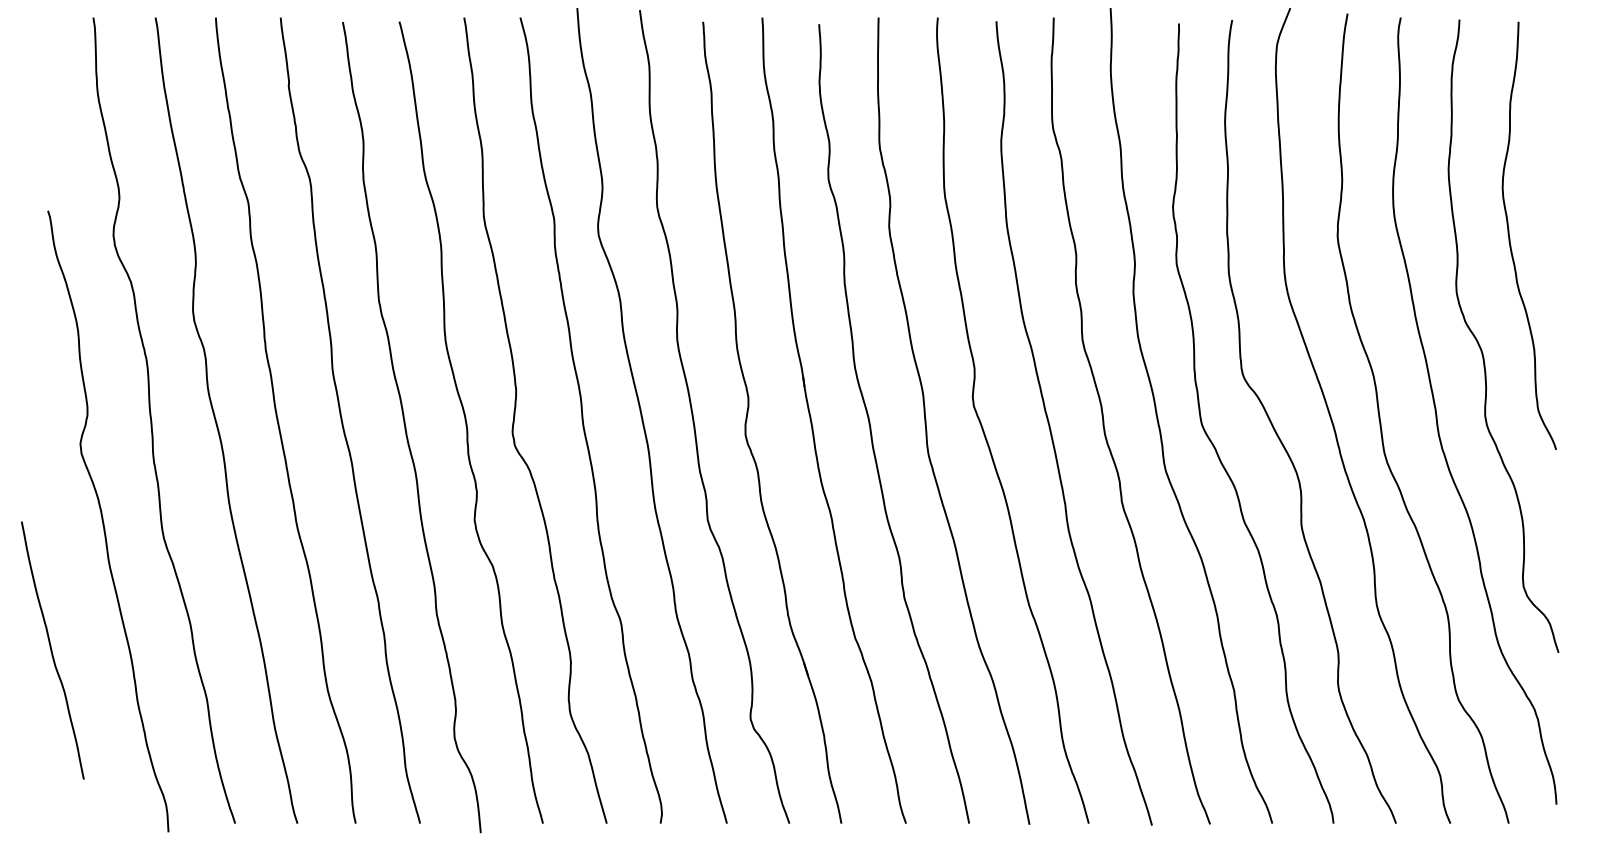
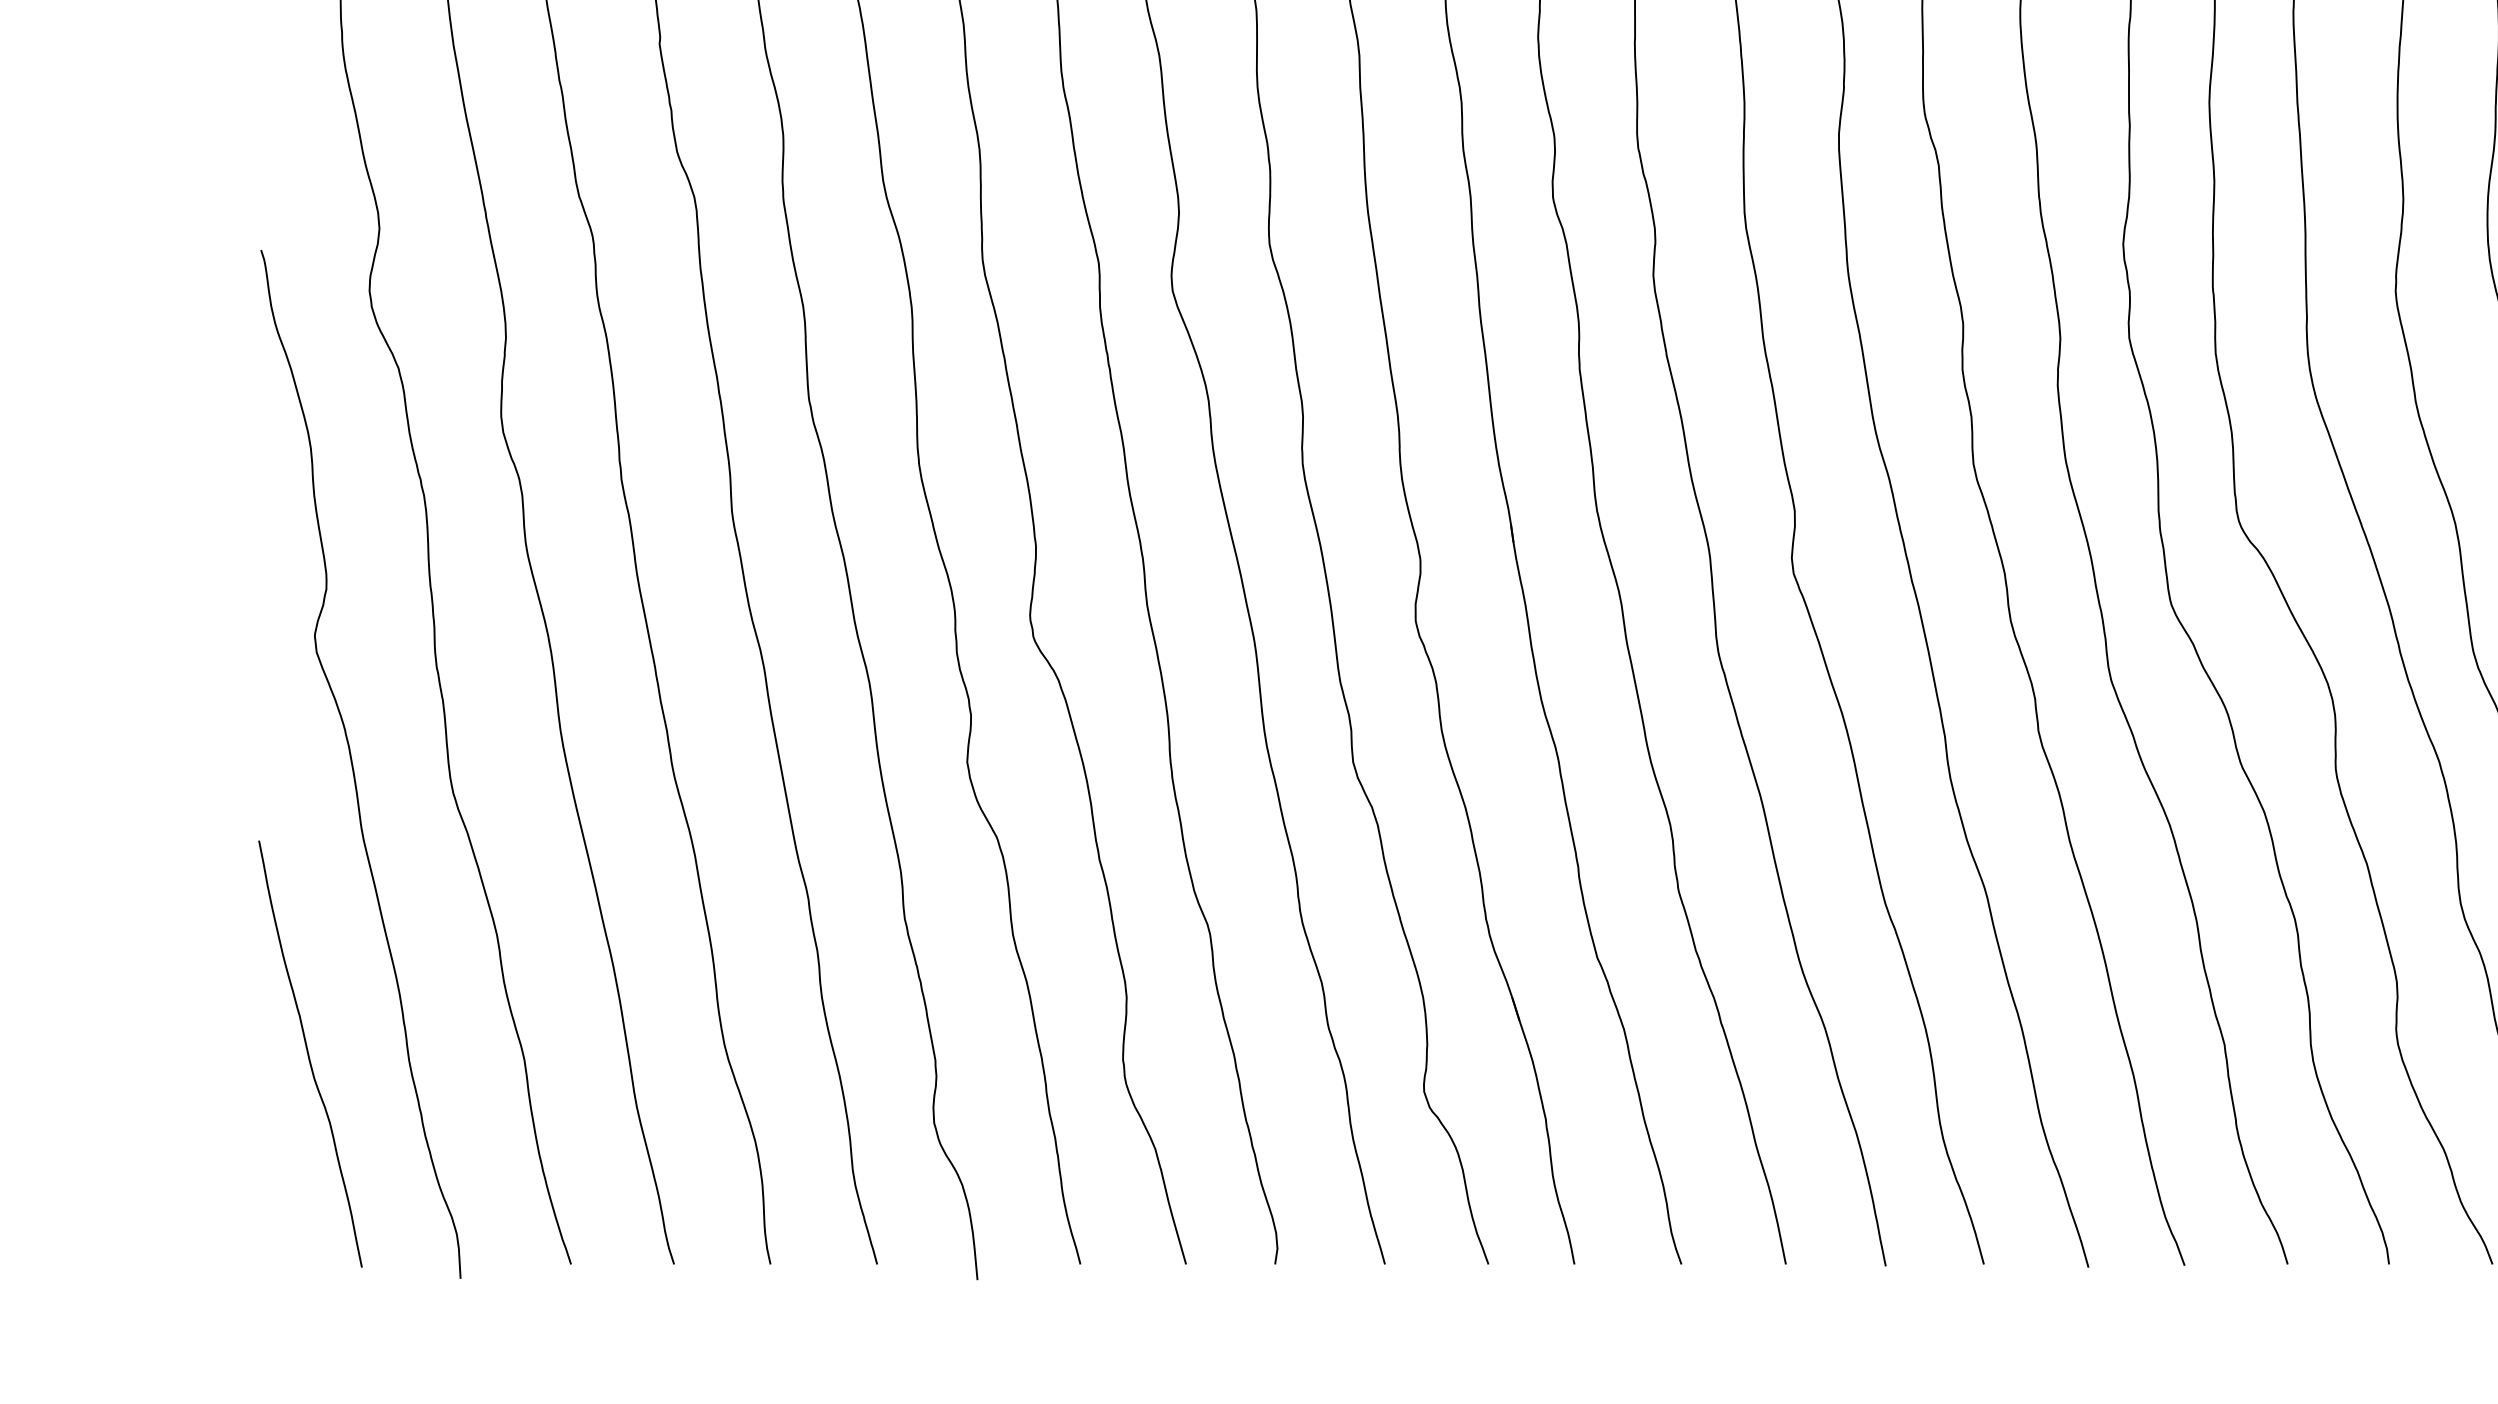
curve: (52, 650) -> (309, 1053), moved

